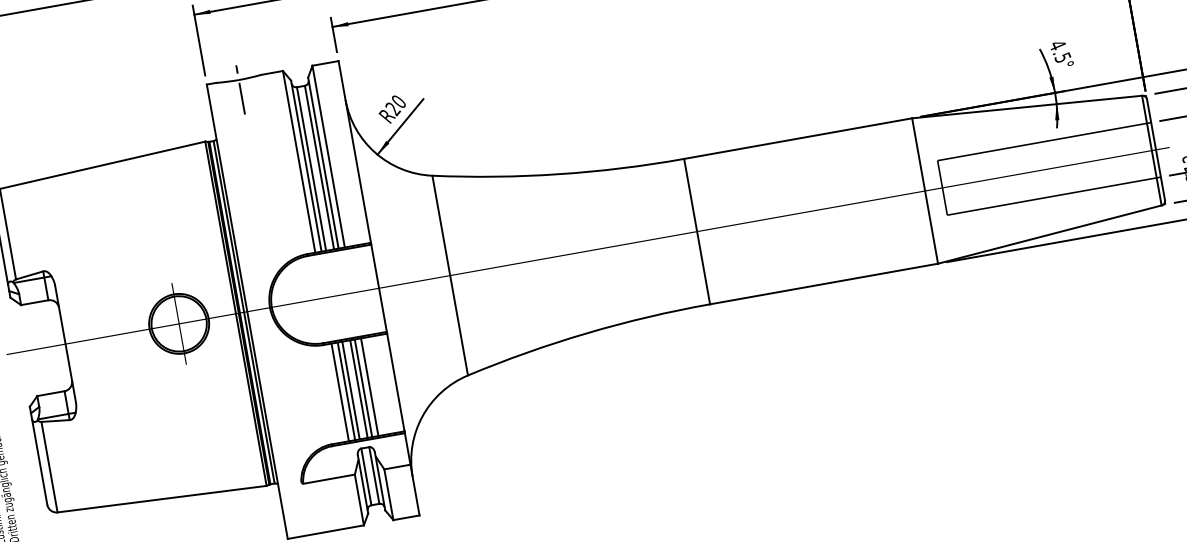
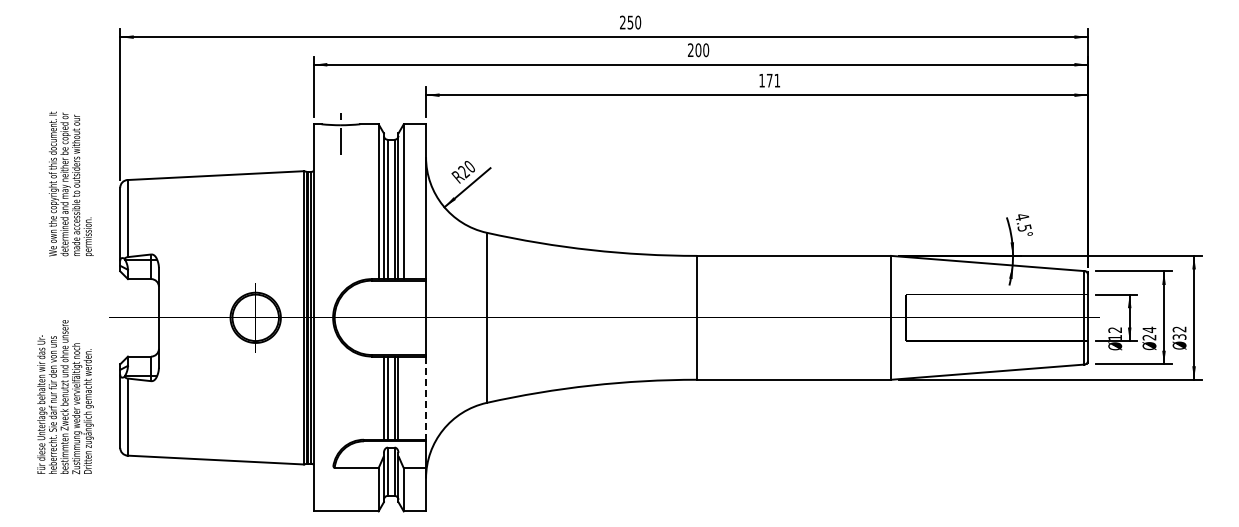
line: (396, 382) -> (426, 398), solid -> dashed
line: (369, 386) -> (403, 397), removed
line: (339, 391) -> (378, 397), removed

